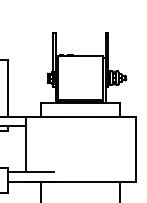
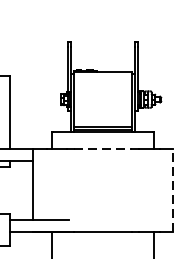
line: (80, 116) -> (102, 148), solid -> dashed
line: (135, 148) -> (173, 189), solid -> dashed

